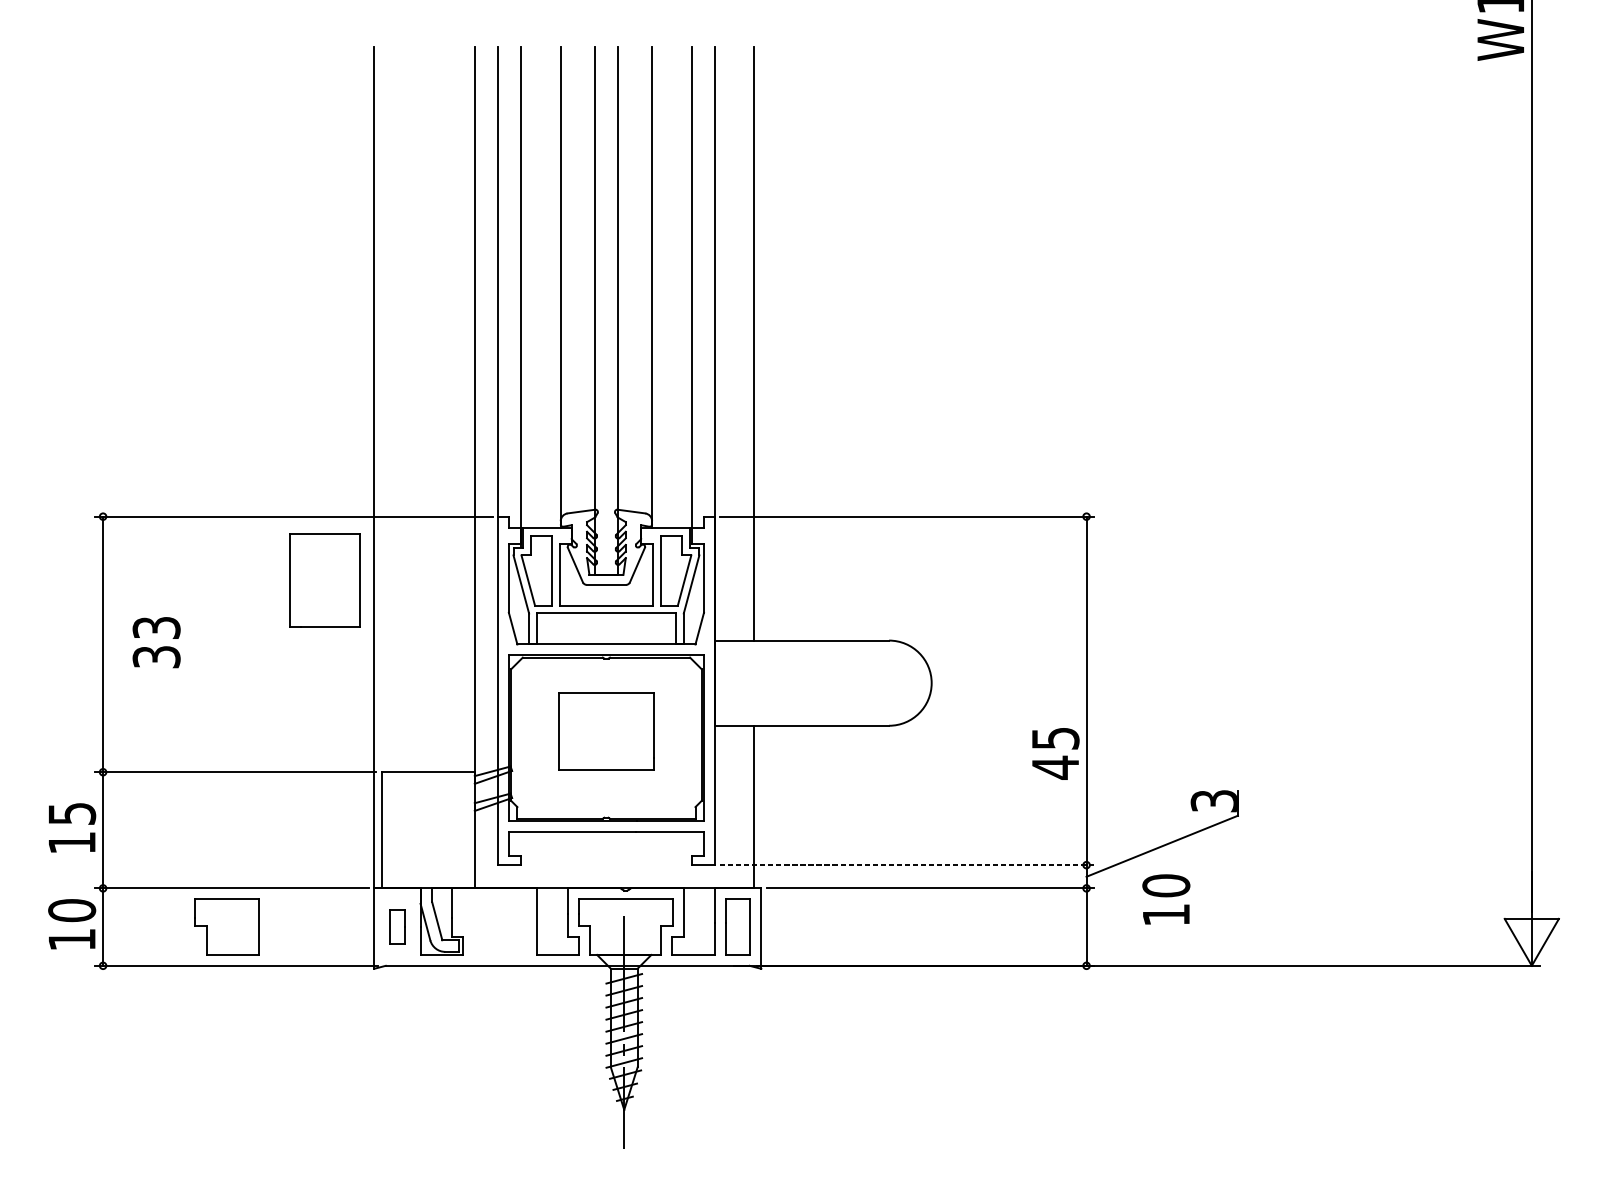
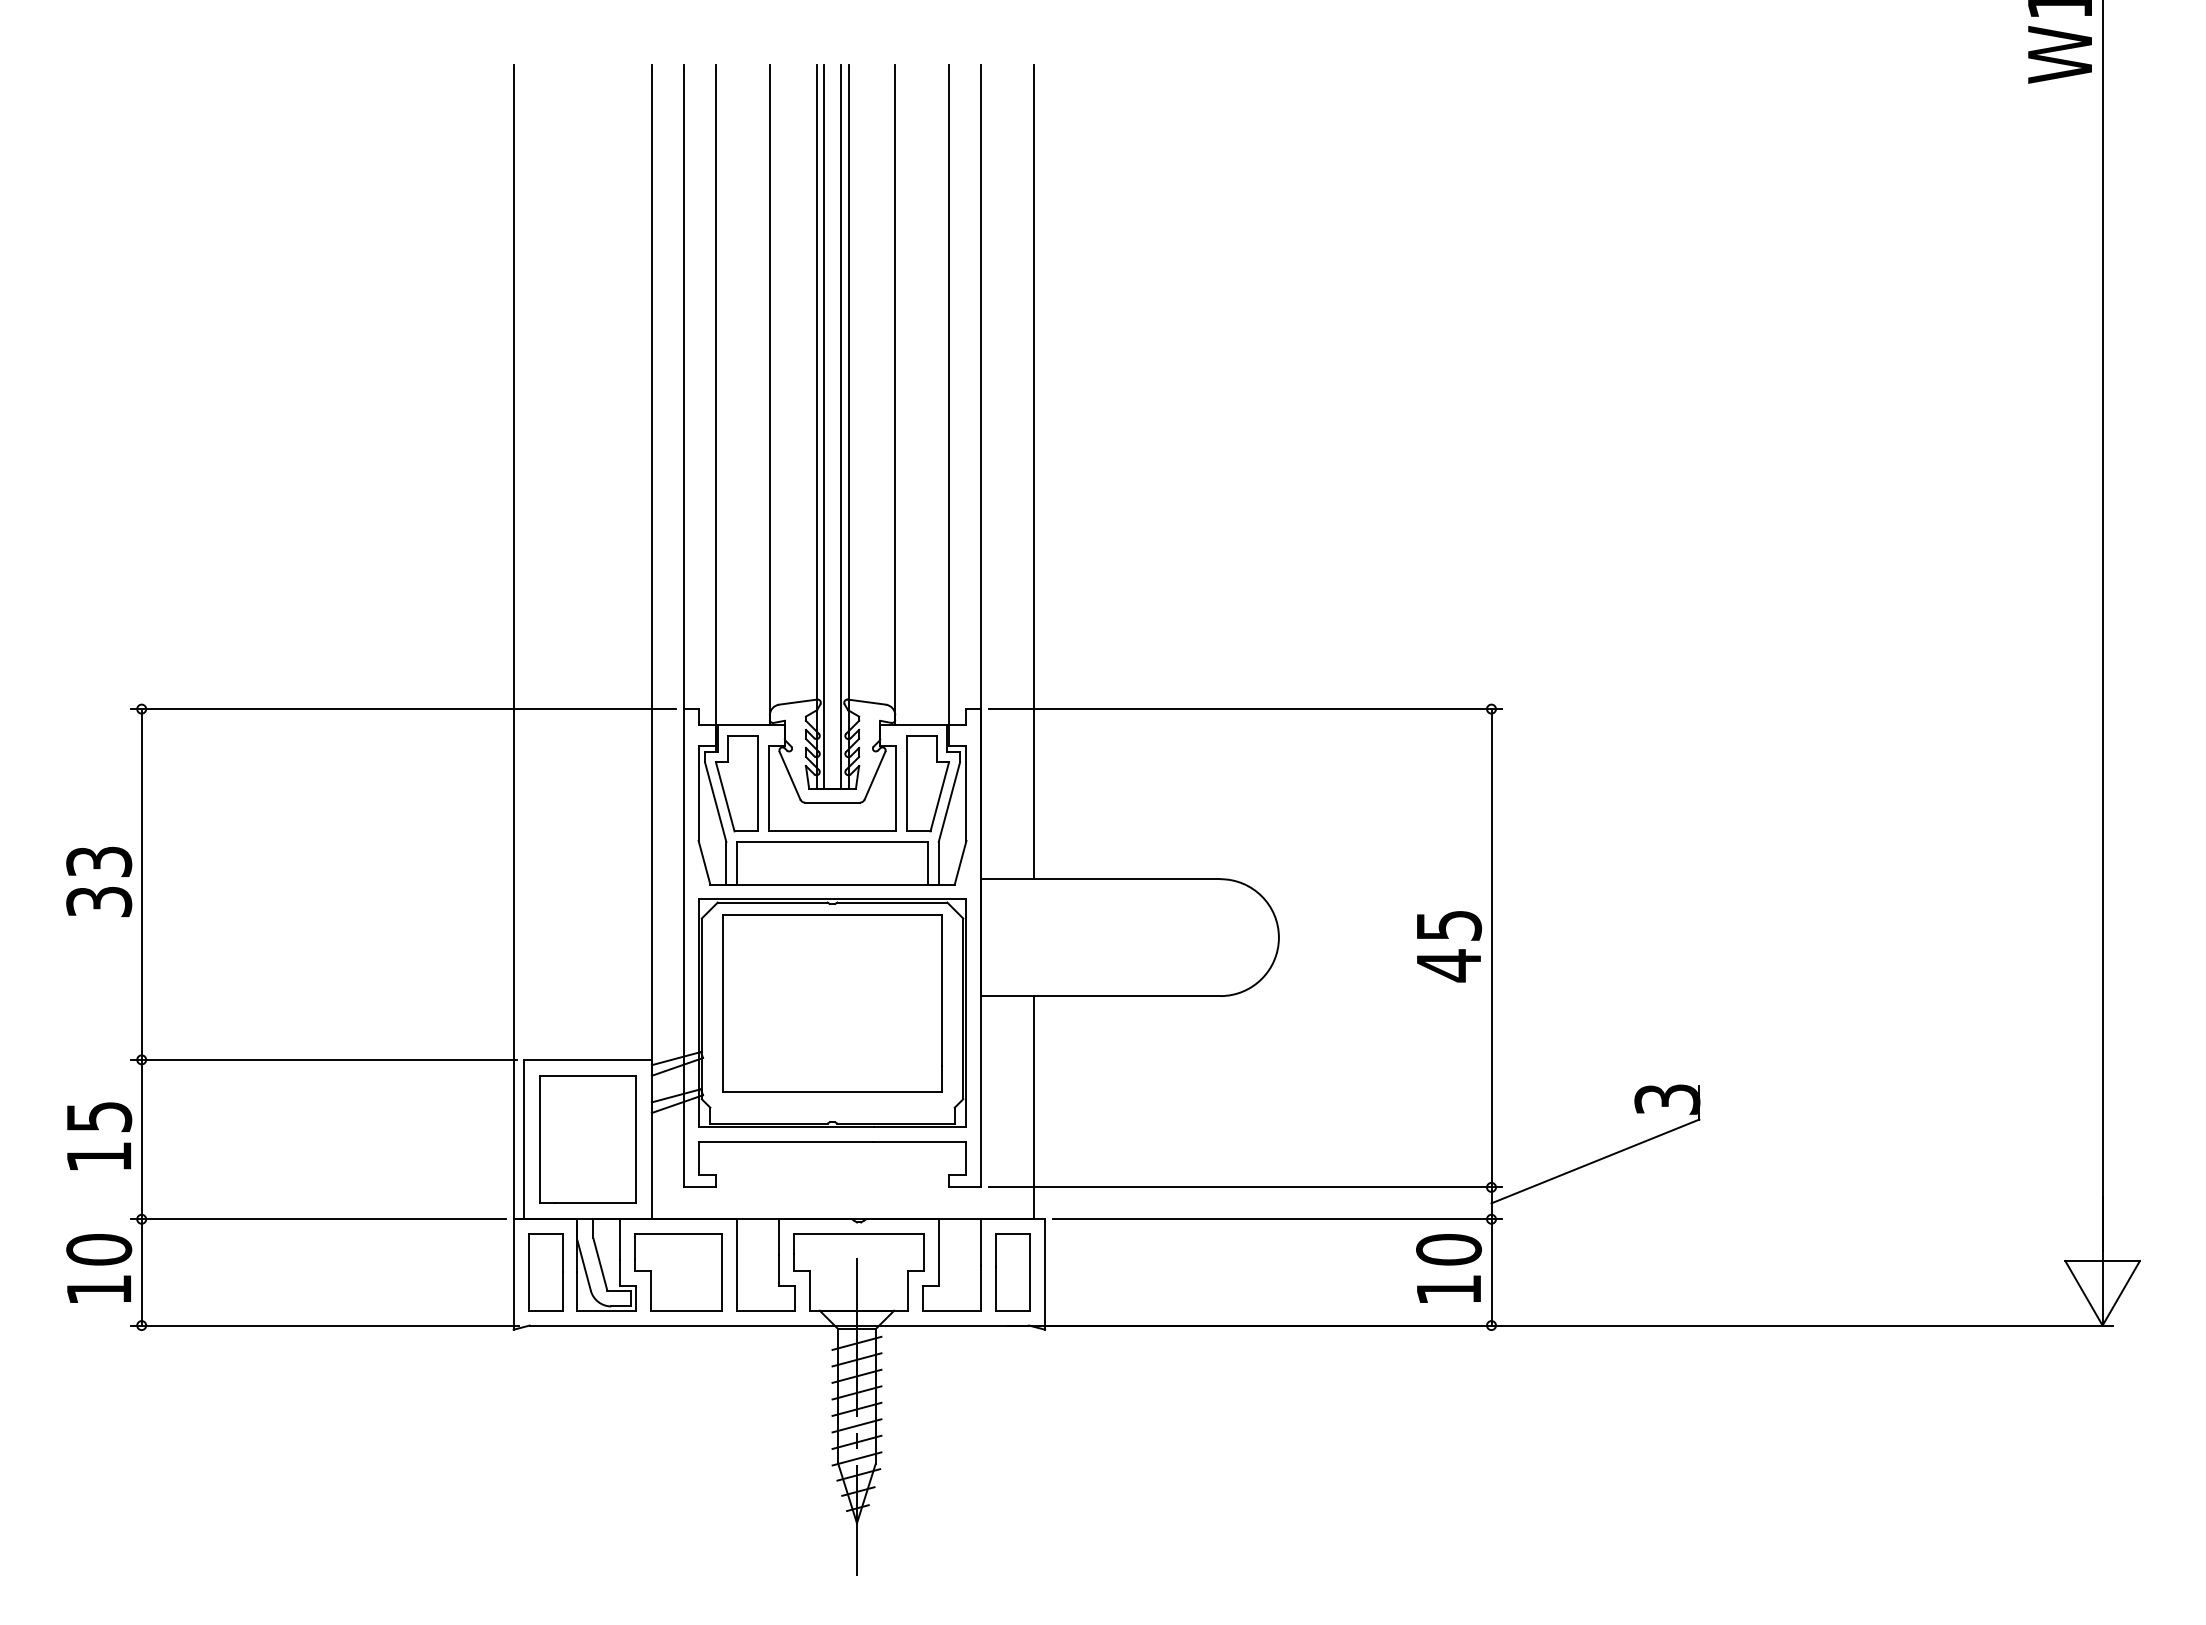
line: (600, 310) -> (824, 426), added
line: (612, 310) -> (841, 426), added
part: (324, 580) -> (587, 1139), moved
text: (156, 642) -> (99, 881), moved
part: (606, 731) -> (832, 1003), size x1.67
text: (1055, 753) -> (1449, 946), moved
line: (907, 865) -> (1245, 1187), dashed -> solid
text: (1165, 899) -> (1448, 1268), moved
part: (226, 927) -> (678, 1272), moved
part: (397, 927) -> (545, 1272), size x1.67

